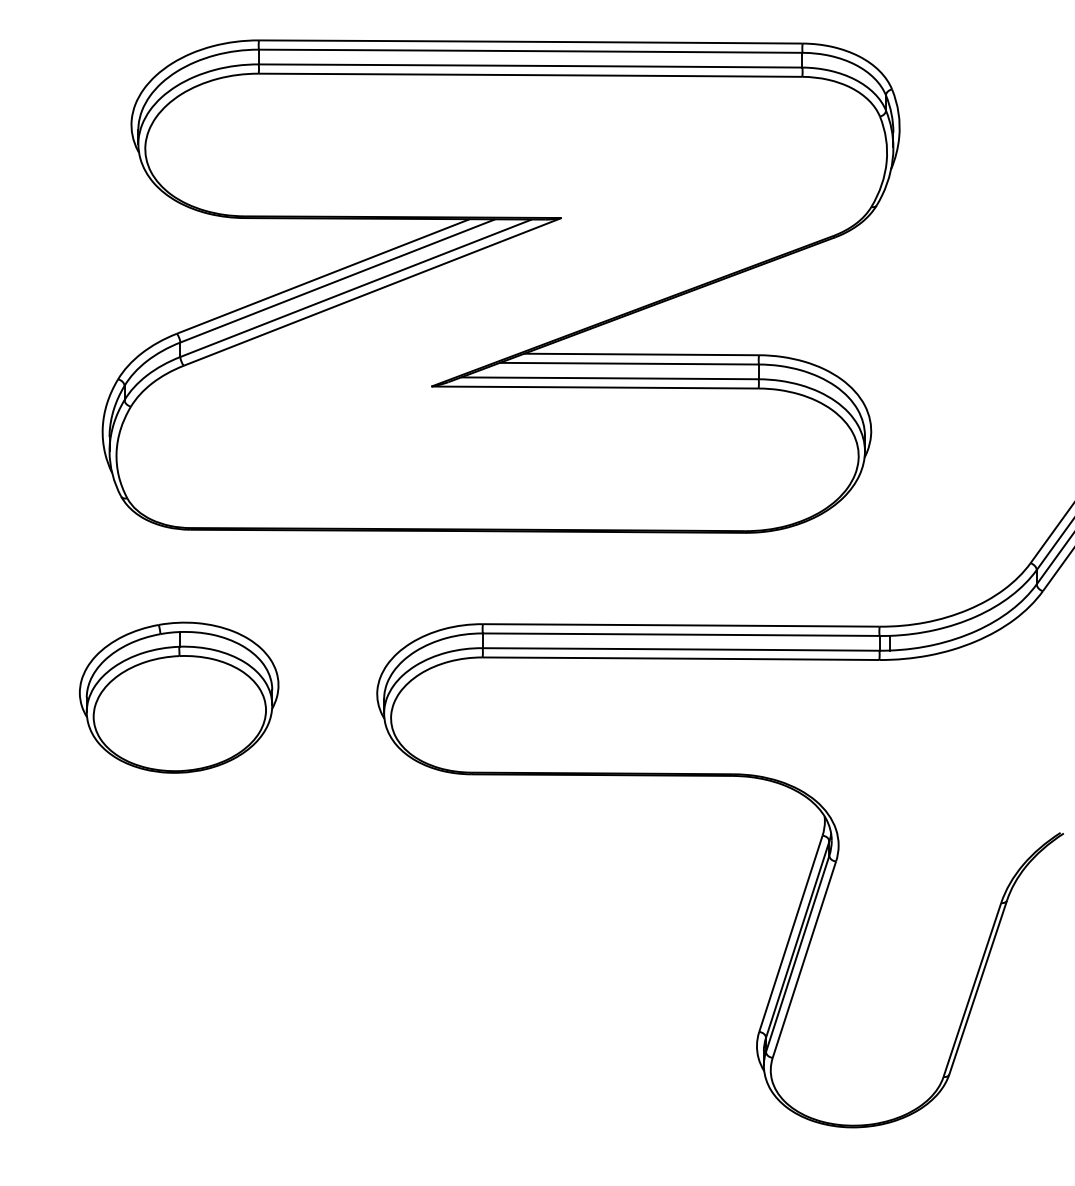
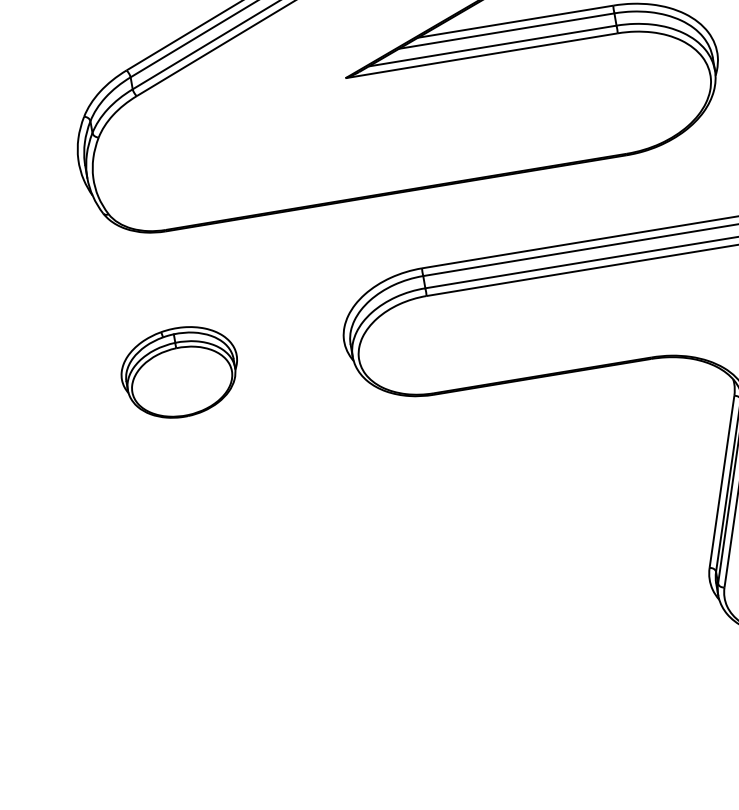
part: (179, 697) -> (180, 372), size x0.7

